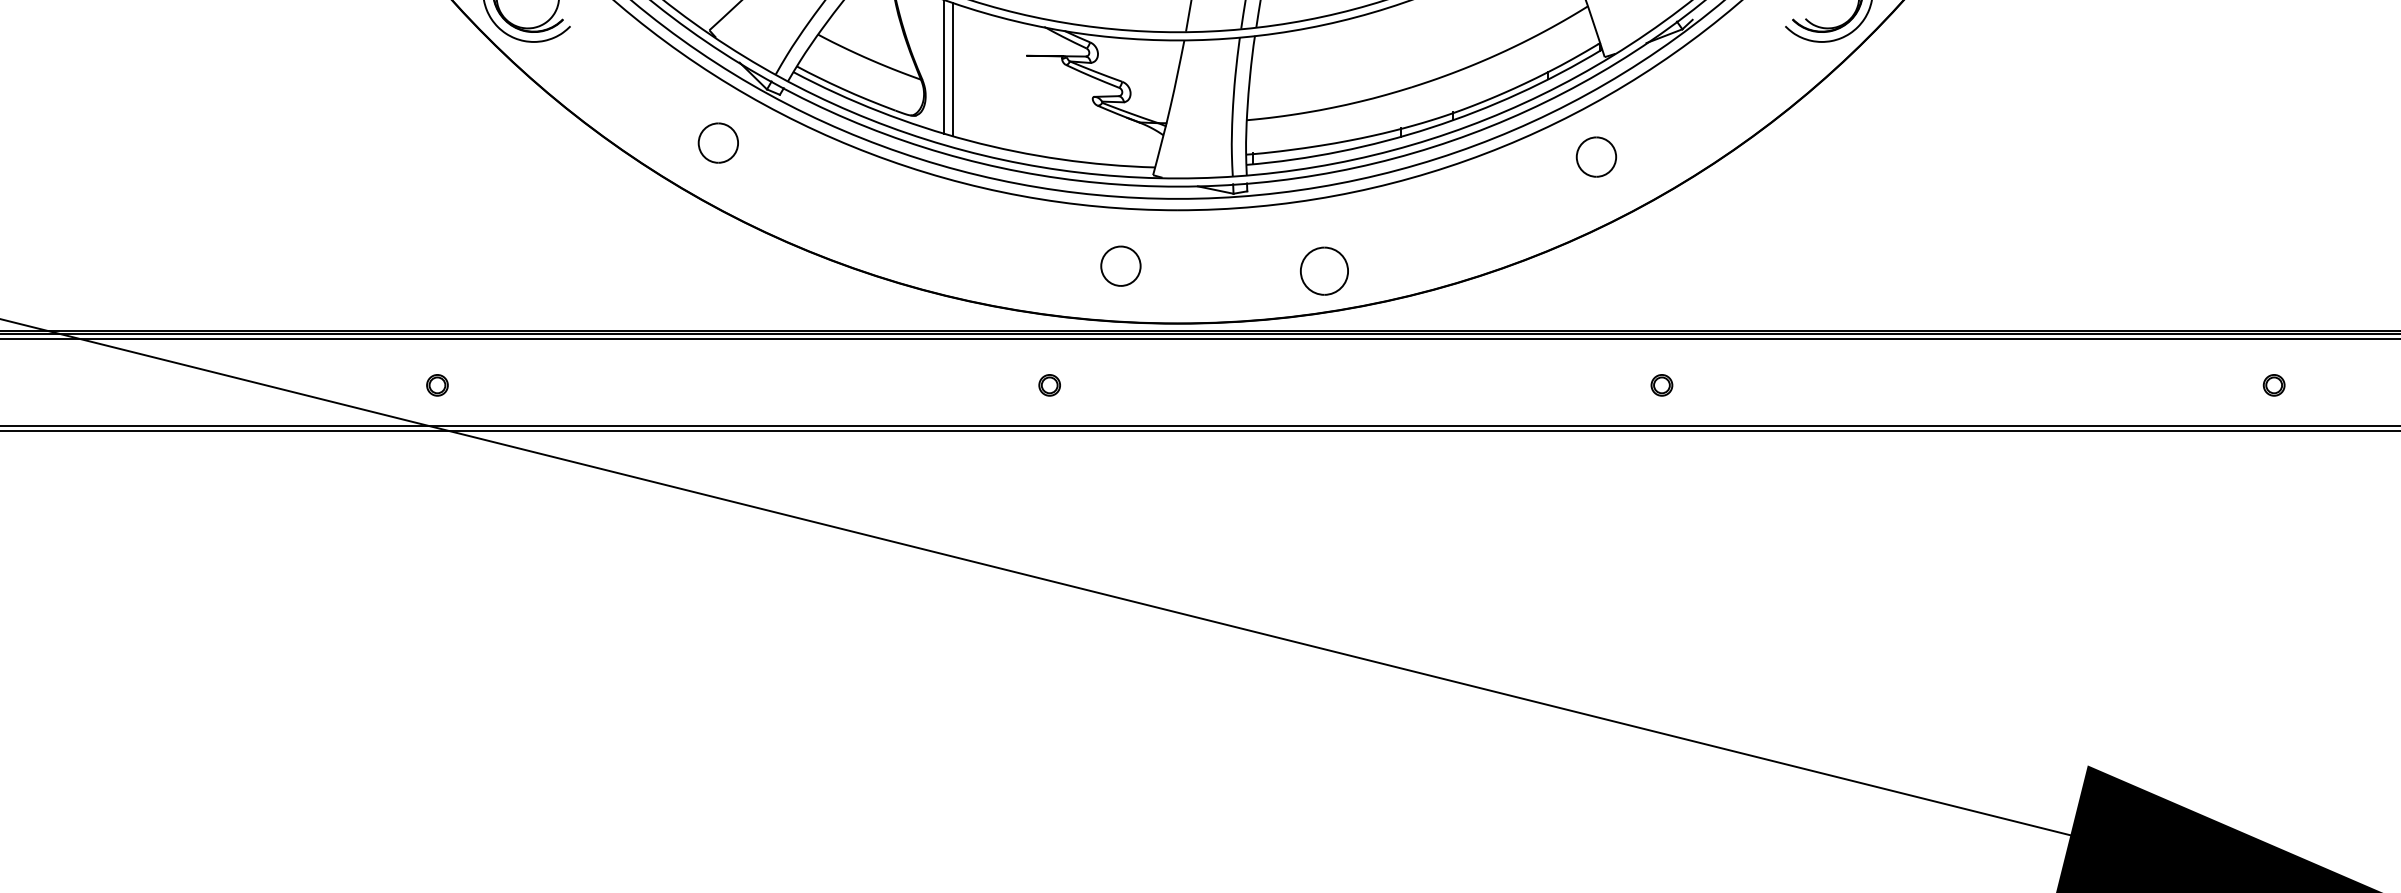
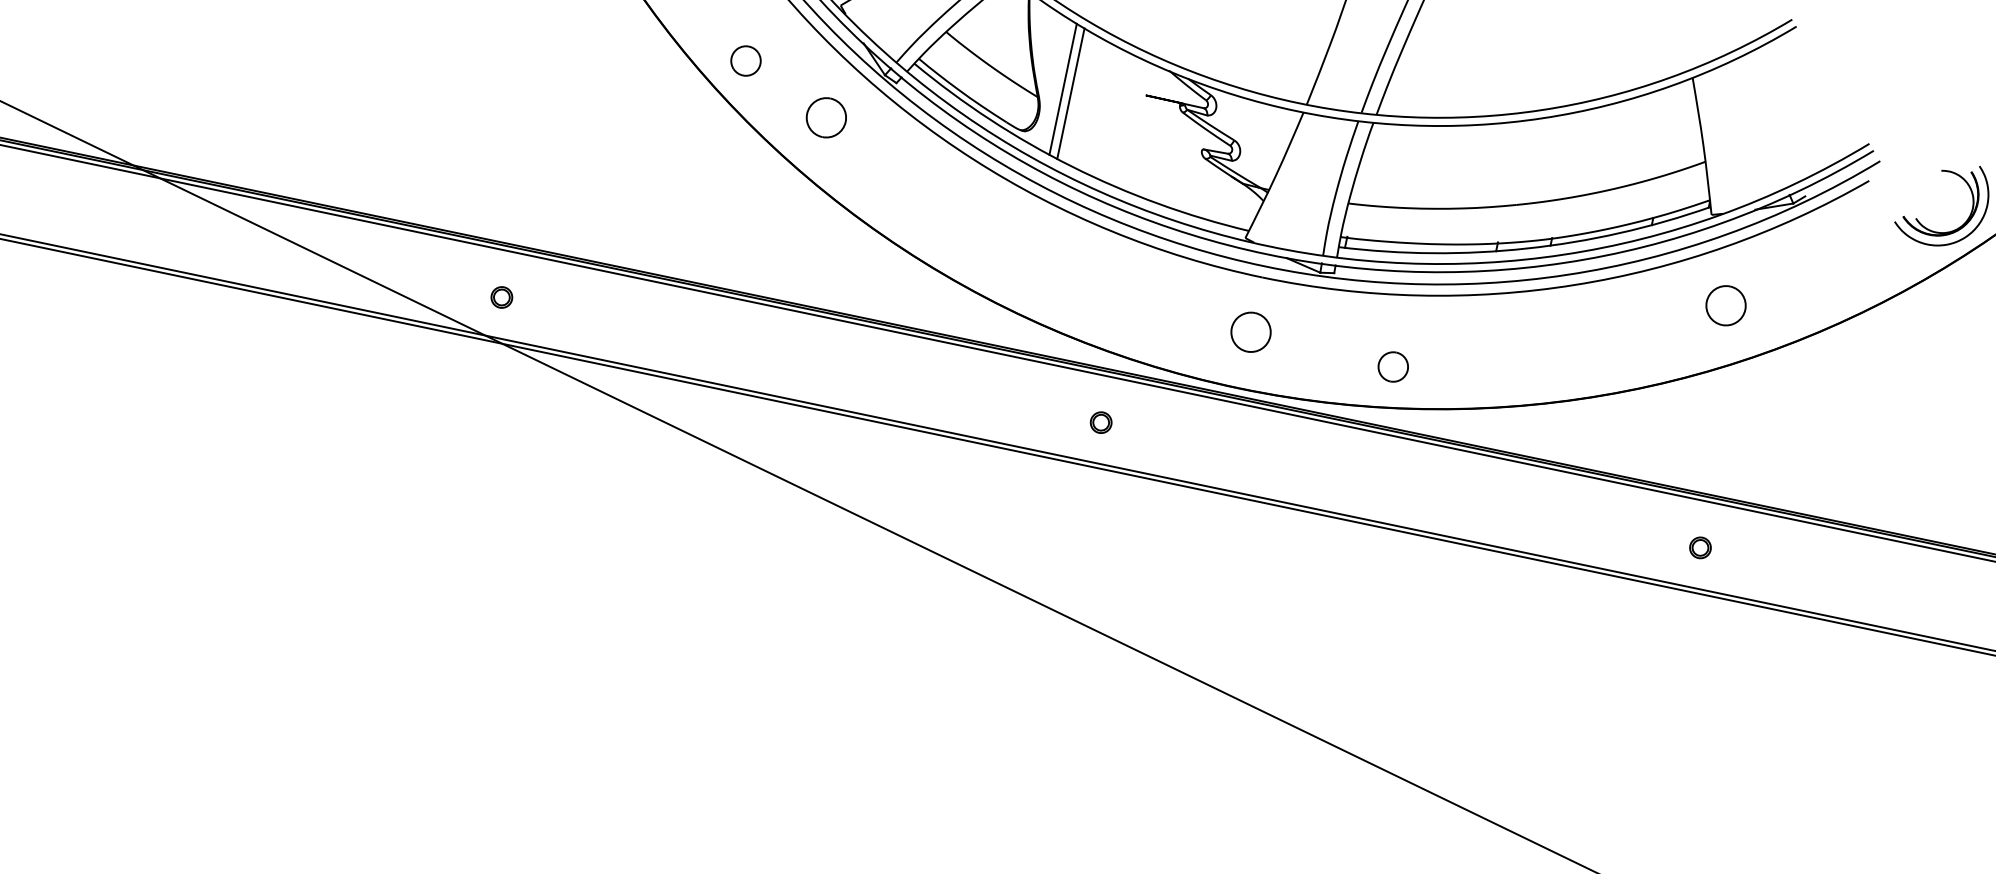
part: (627, 103) -> (745, 60), added
part: (1596, 156) -> (1726, 305), moved
part: (1120, 265) -> (1250, 331), moved
part: (1323, 270) -> (1392, 366), size x0.62

